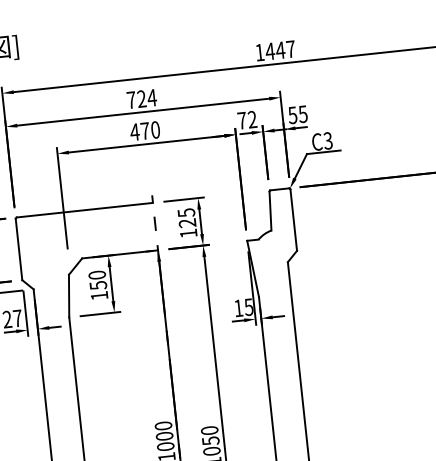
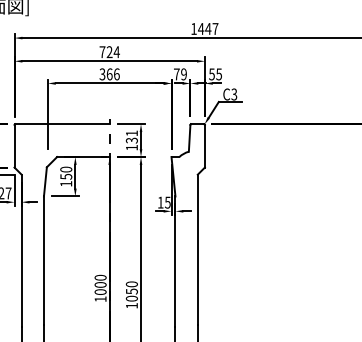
text: (251, 119) -> (183, 74), 72 -> 79
text: (144, 131) -> (109, 74), 470 -> 366
text: (186, 217) -> (131, 136), 125 -> 131

